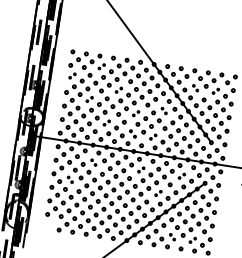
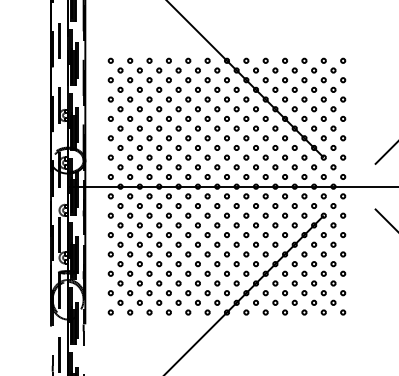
part: (101, 66) -> (154, 75), size x1.67
part: (72, 75) -> (115, 94), size x1.67
part: (195, 87) -> (289, 84), size x1.67
part: (118, 90) -> (183, 104), size x1.67
part: (215, 90) -> (318, 84), size x1.67
part: (89, 99) -> (144, 123), size x1.67
part: (163, 110) -> (250, 123), size x1.67
part: (136, 113) -> (212, 133), size x1.67
part: (106, 122) -> (173, 152), size x1.67
part: (132, 134) -> (212, 162), size x1.43
part: (153, 137) -> (241, 162), size x1.67
part: (93, 162) -> (163, 210), size x1.67
part: (141, 169) -> (231, 210), size x1.67
part: (181, 175) -> (289, 210), size x1.67
part: (70, 179) -> (134, 239), size x1.67
part: (158, 193) -> (260, 239), size x1.67
part: (49, 224) -> (115, 307), added
part: (172, 236) -> (289, 297), size x1.67
part: (192, 239) -> (318, 297), size x1.67

